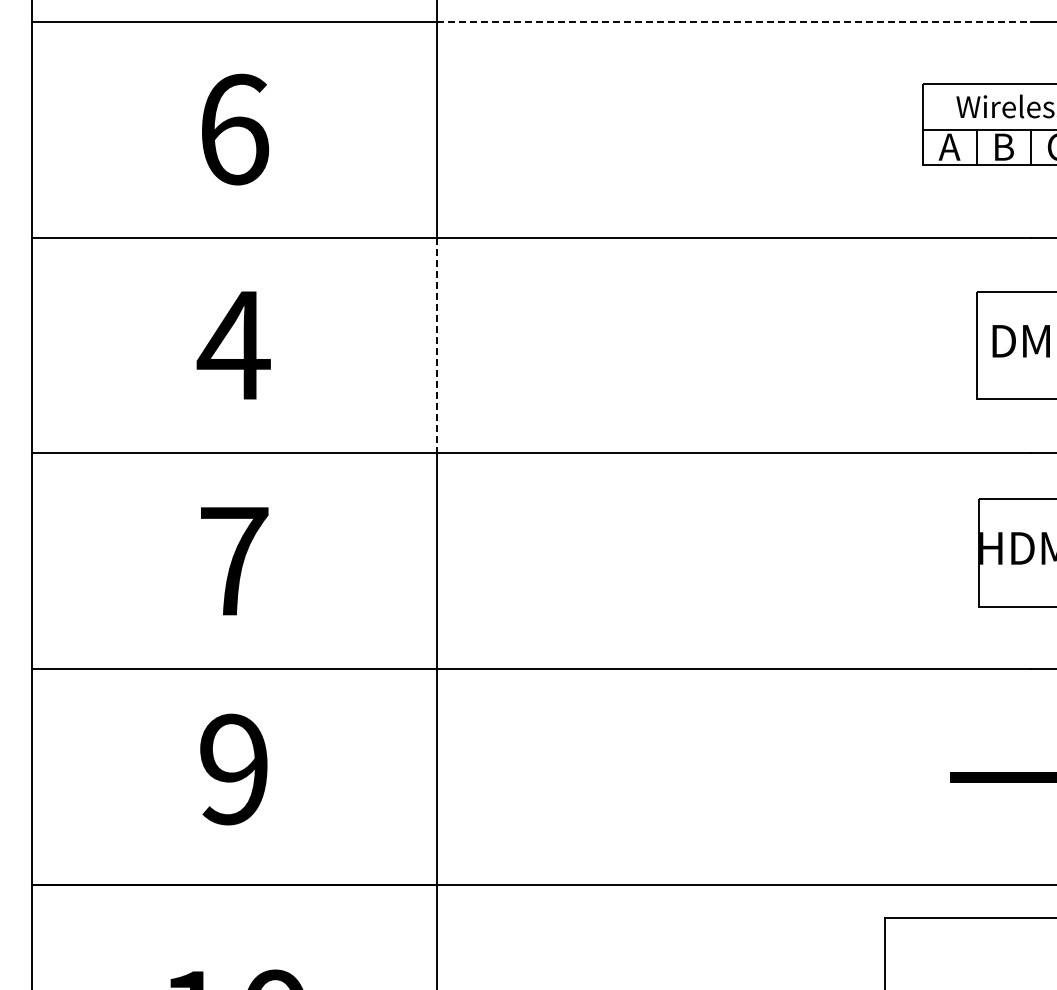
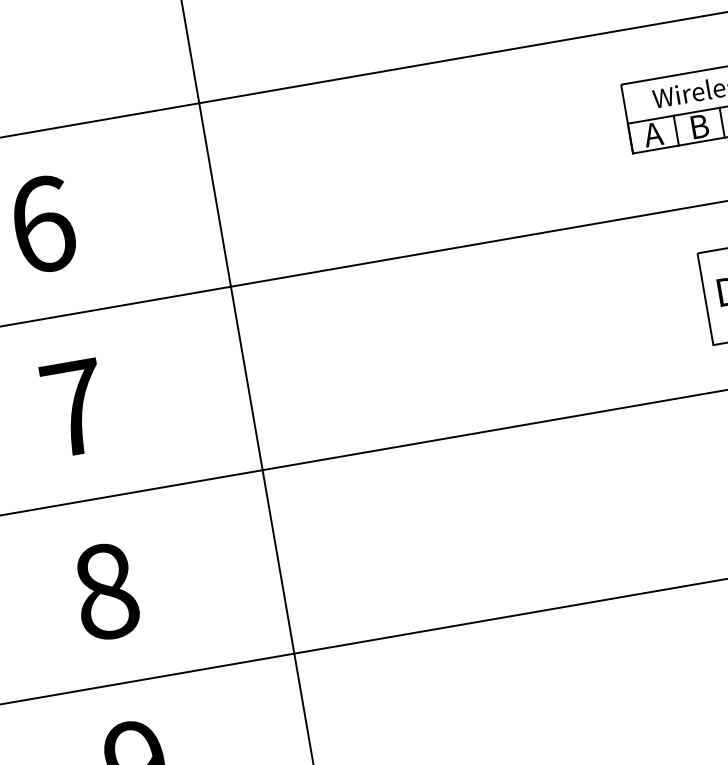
line: (733, 21) -> (451, 59), dashed -> solid
text: (233, 345) -> (73, 408), 4 -> 7
line: (436, 345) -> (246, 378), dashed -> solid
text: (234, 561) -> (106, 591), 7 -> 8

